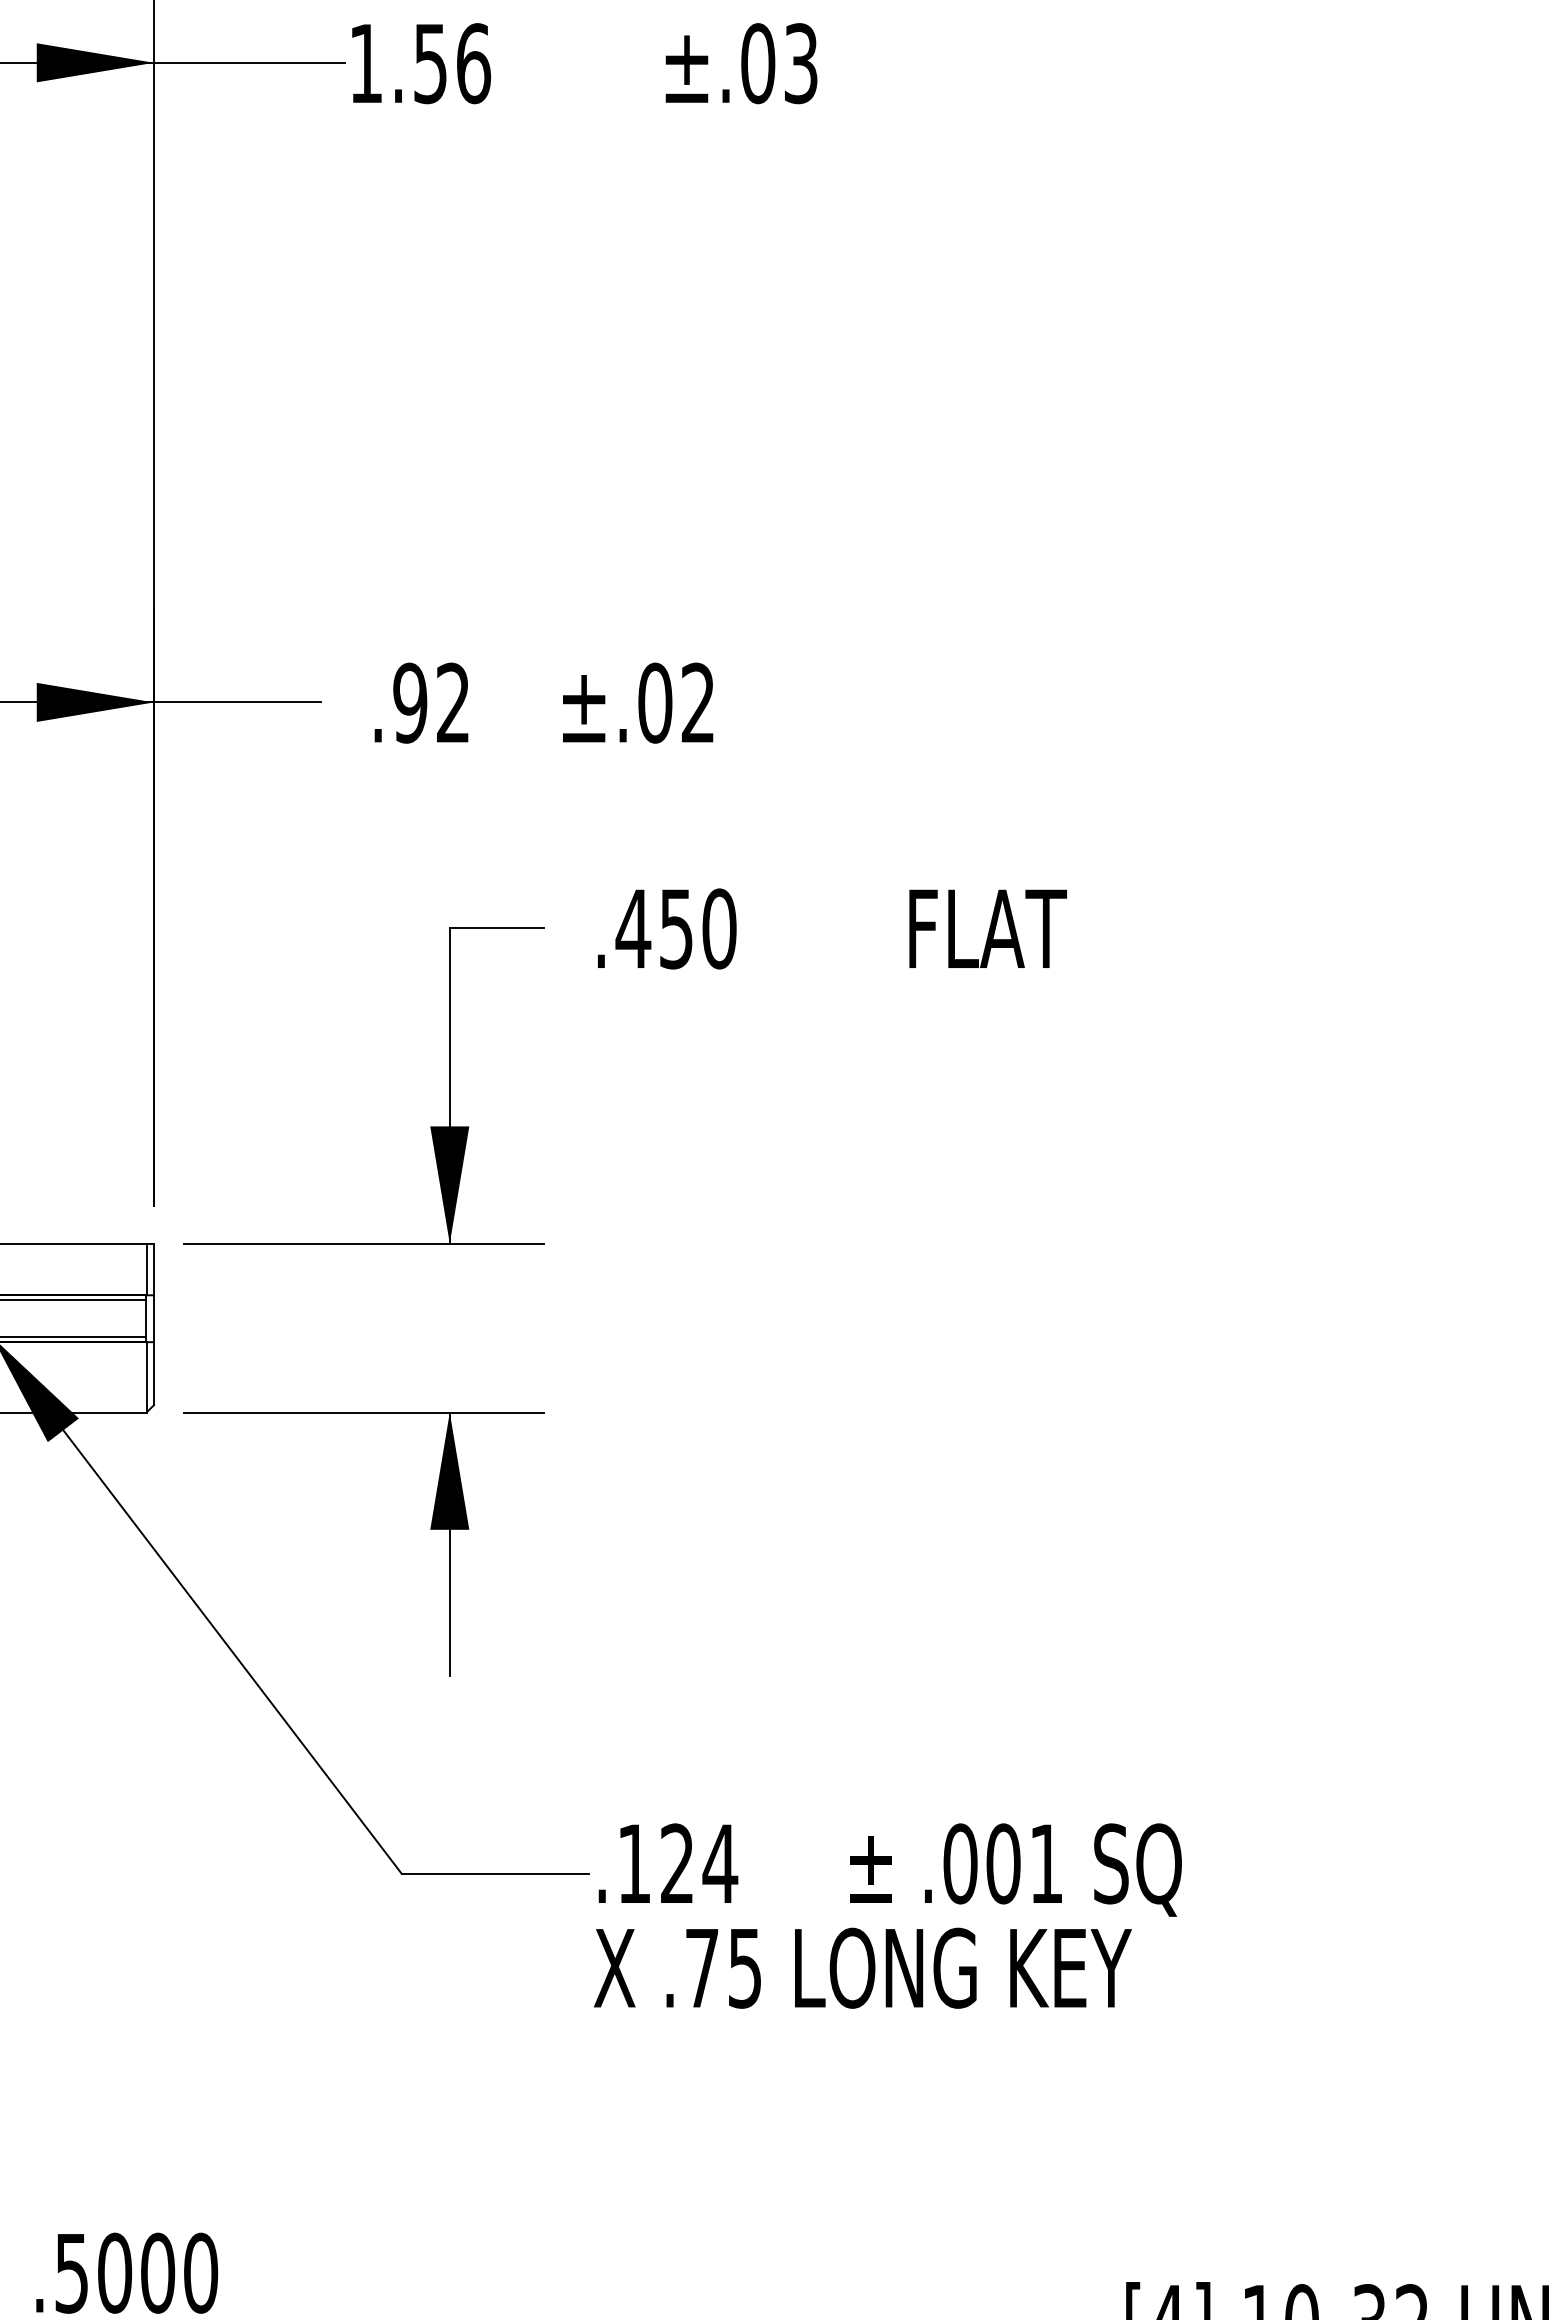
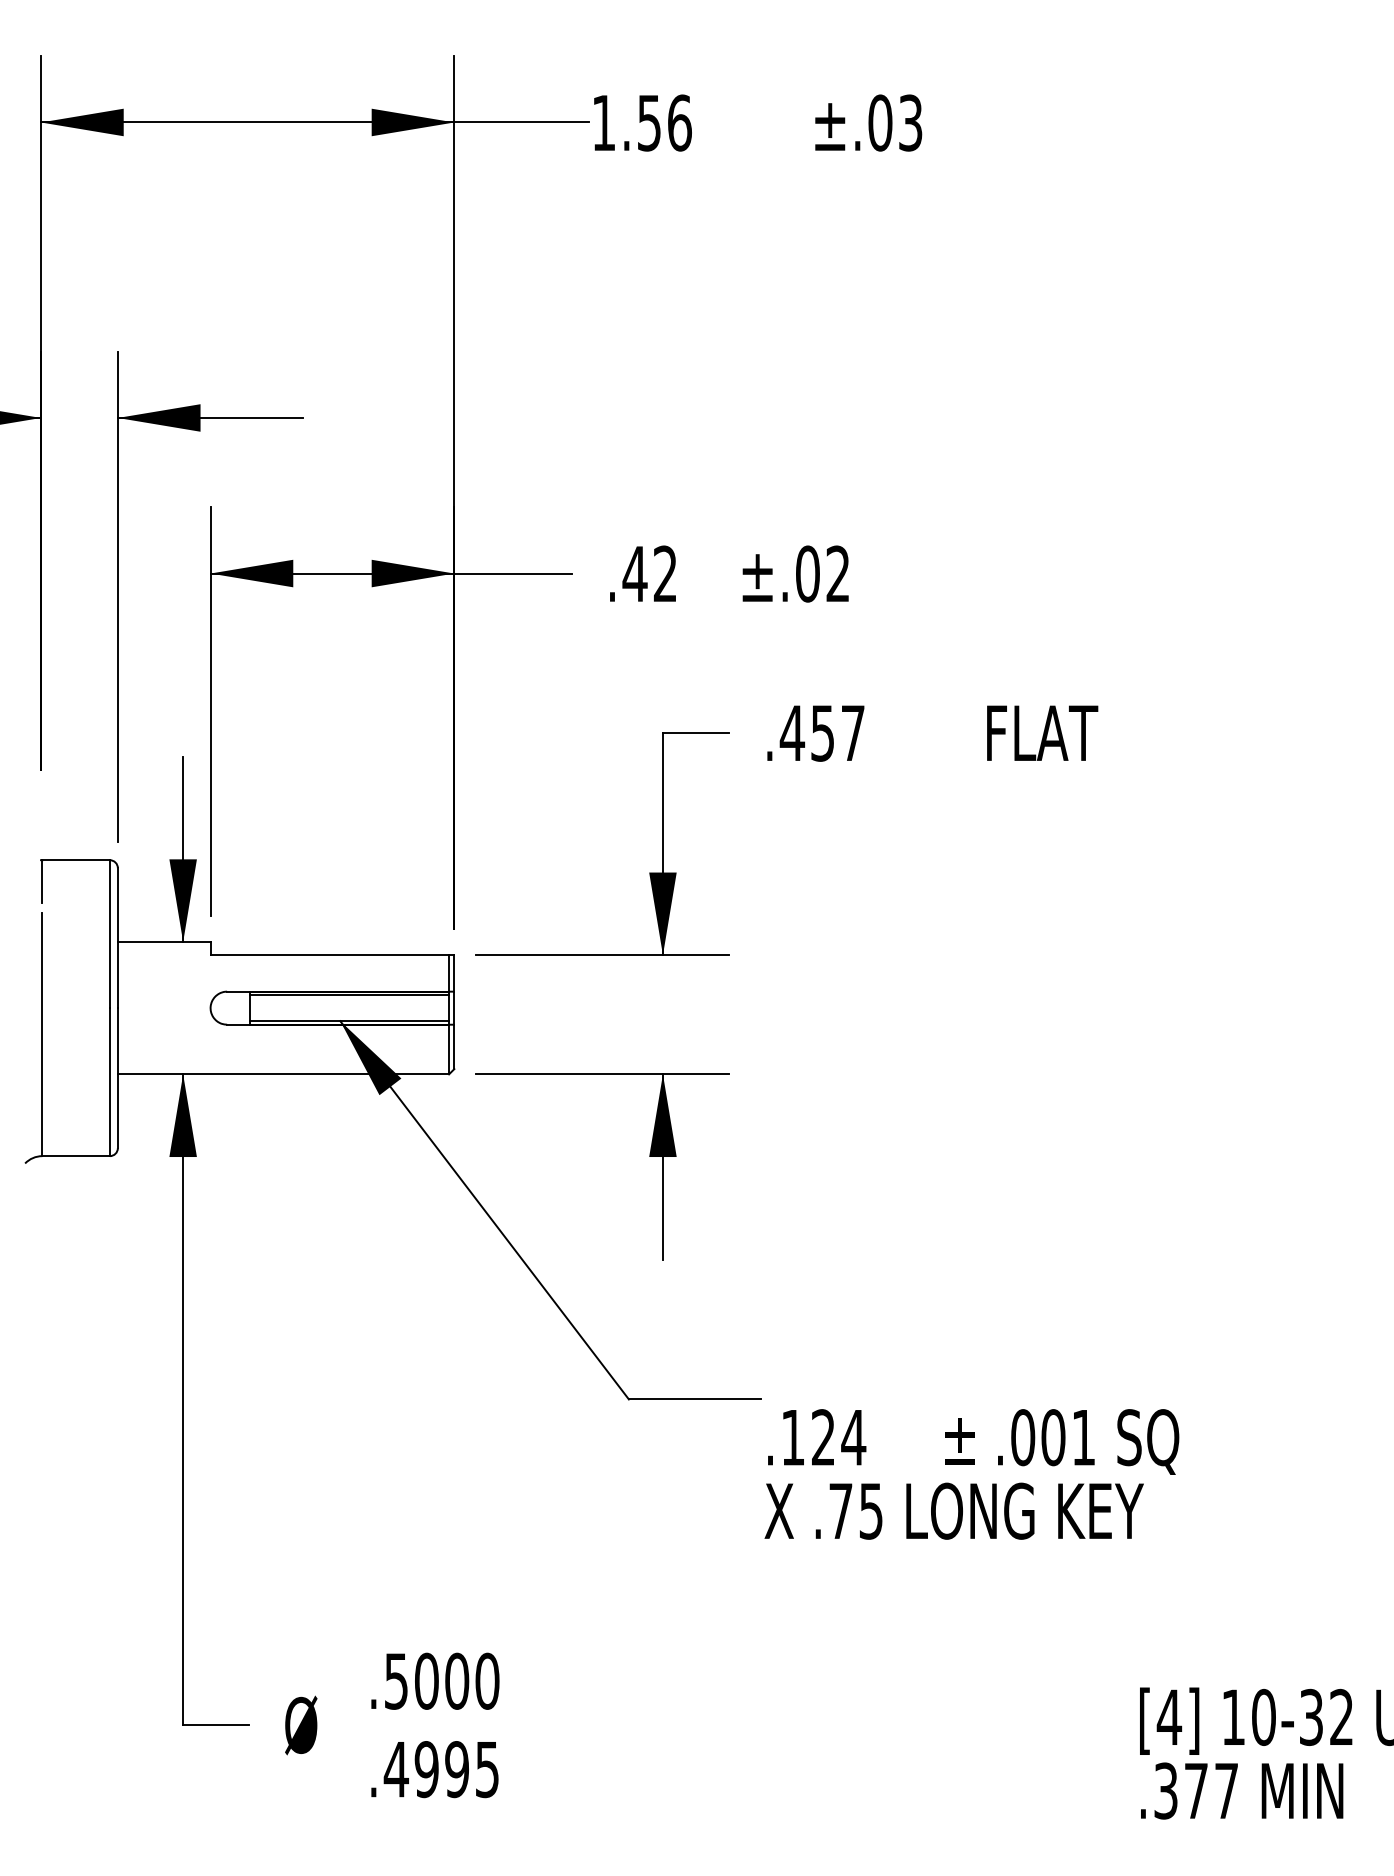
text: (409, 702) -> (634, 573), .92 -> .42
text: (719, 927) -> (853, 732), .450 -> .457
text: (887, 1916) -> (971, 1474), moved

